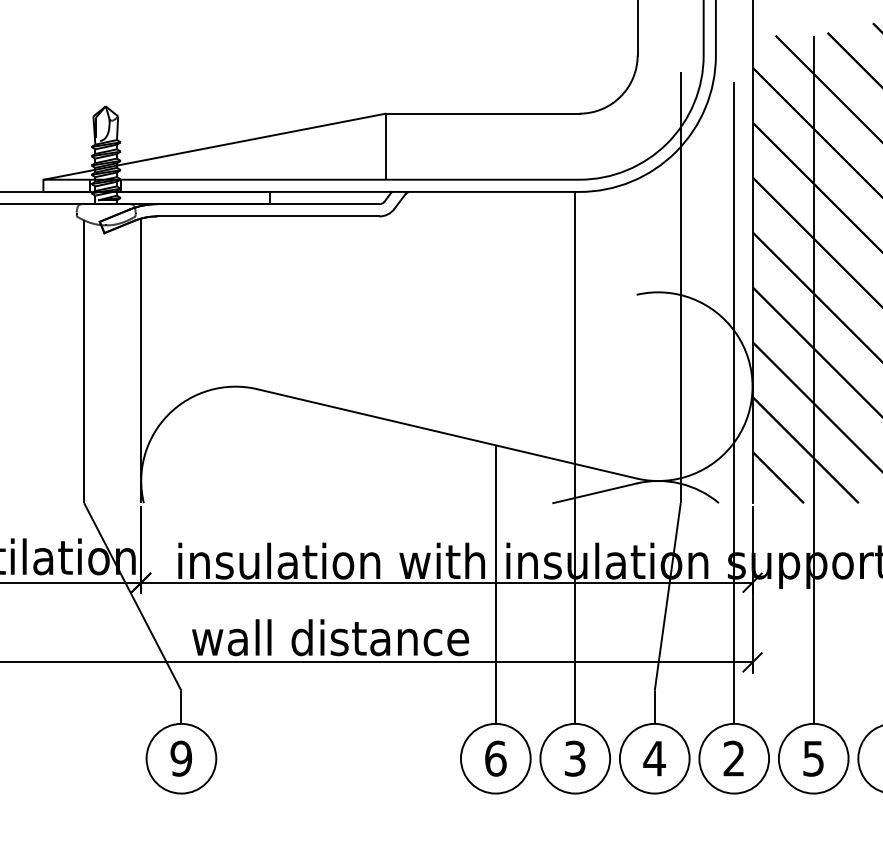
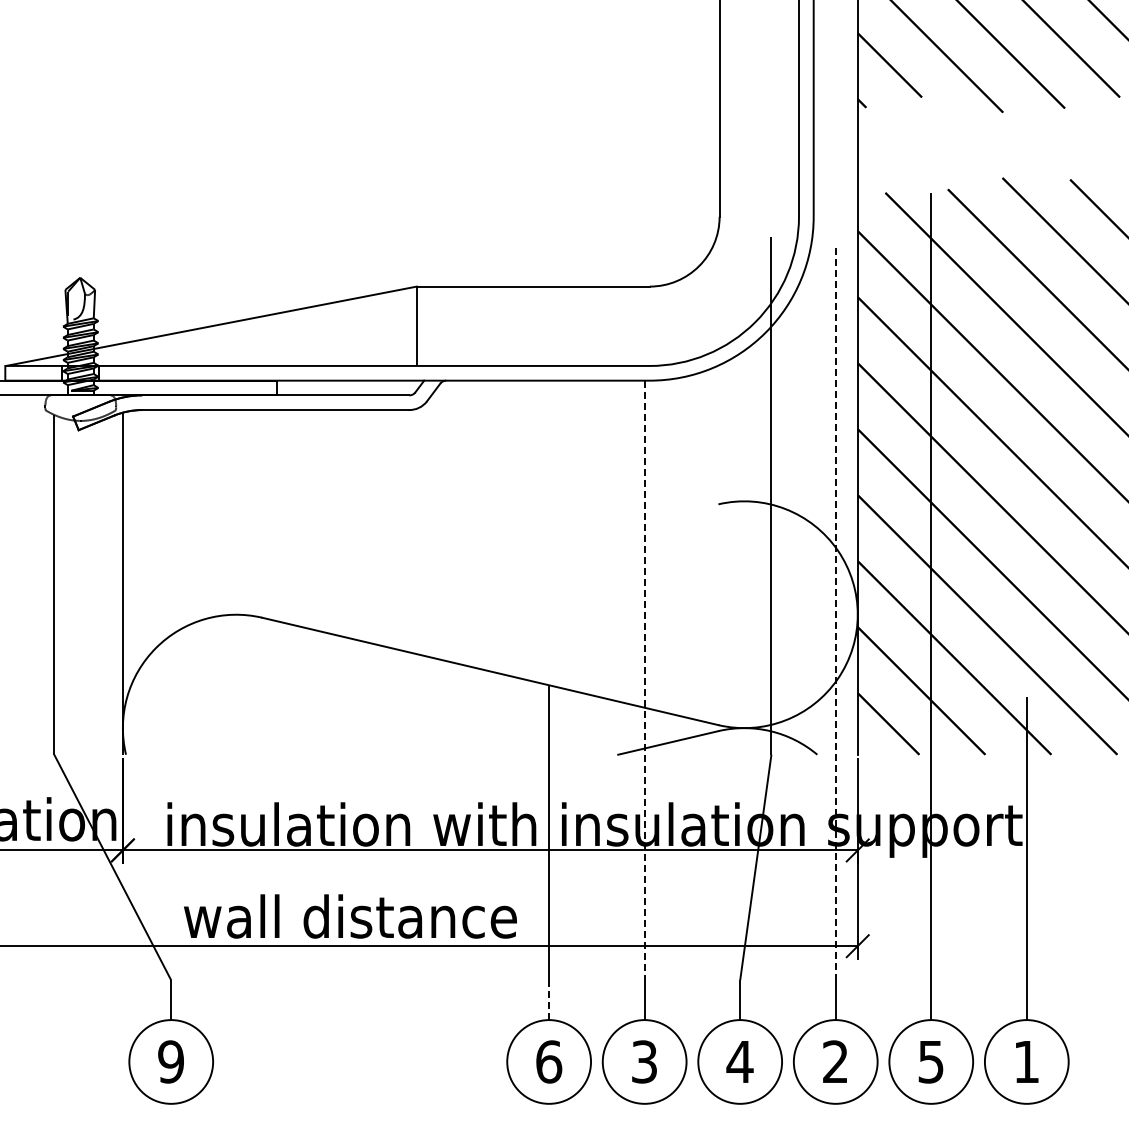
line: (734, 386) -> (835, 614), solid -> dashed
line: (575, 441) -> (644, 680), solid -> dashed
line: (496, 707) -> (549, 1000), solid -> dashed

